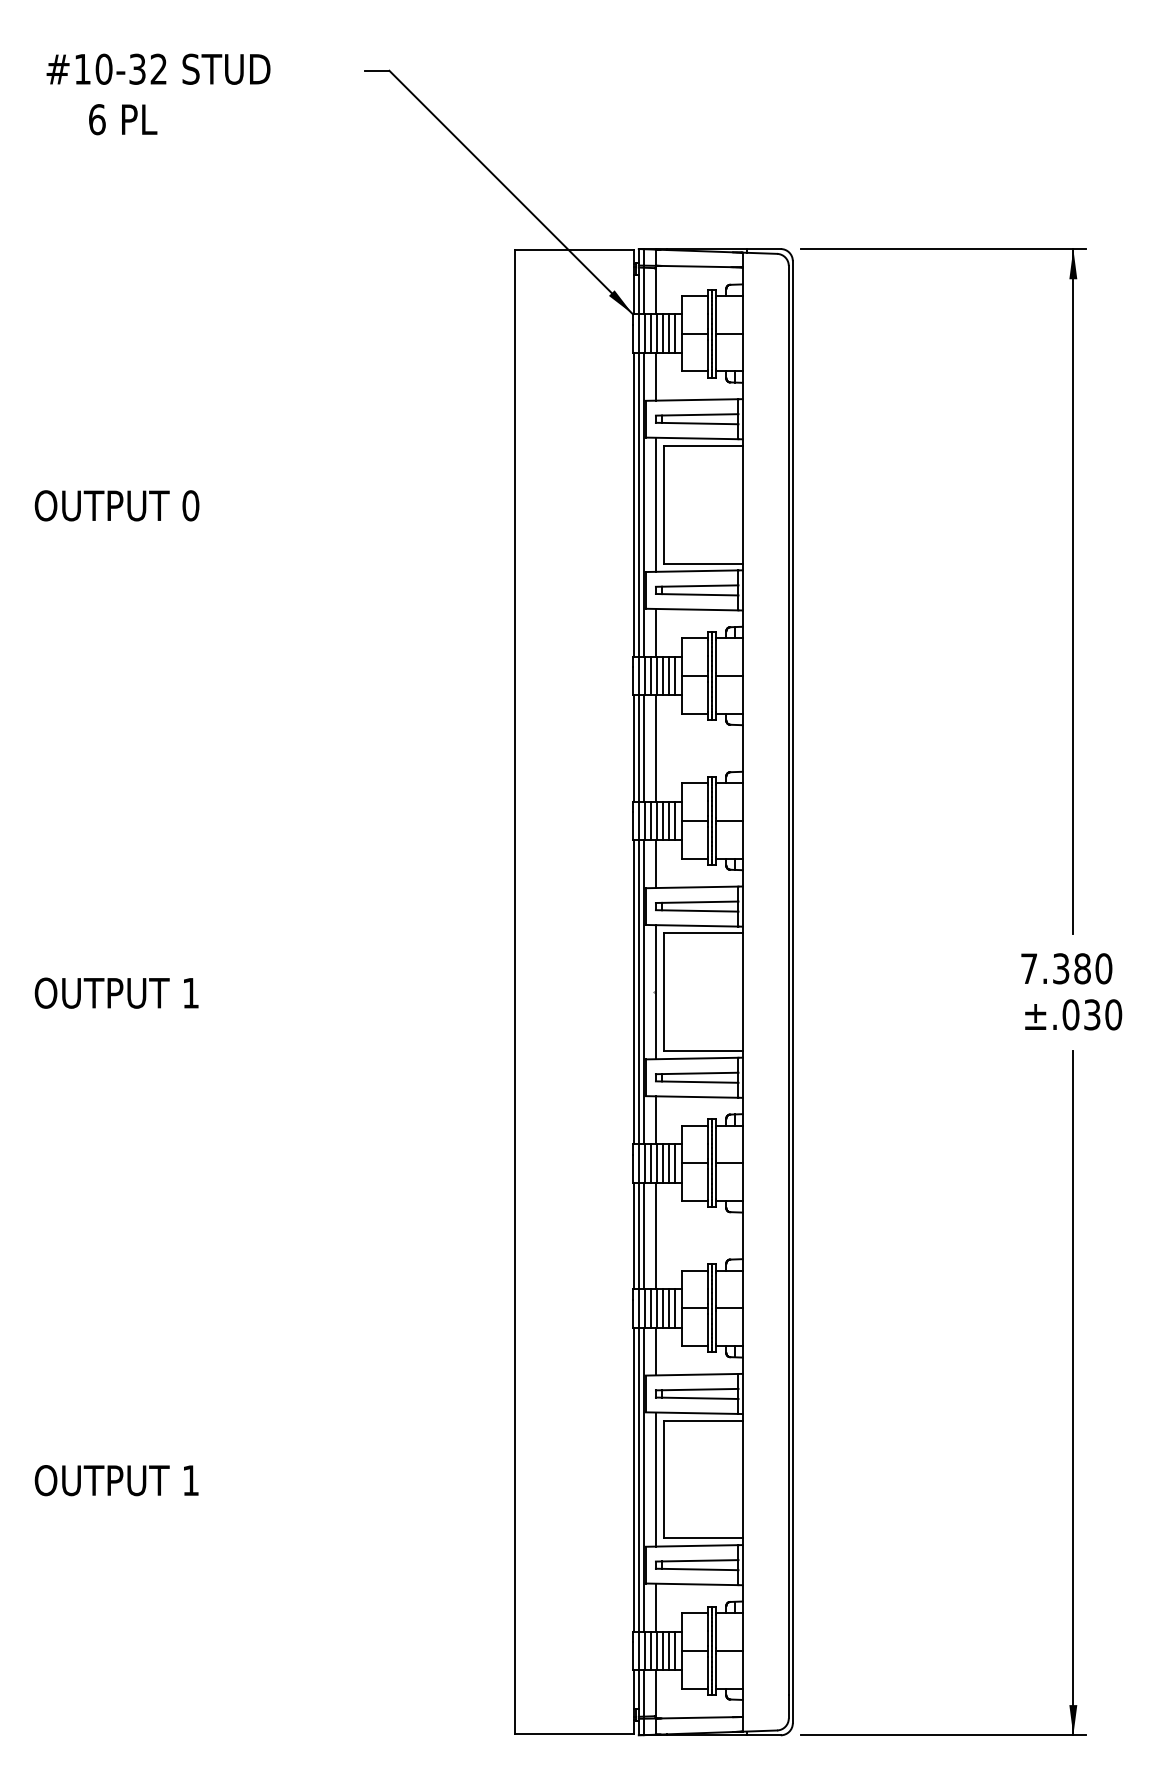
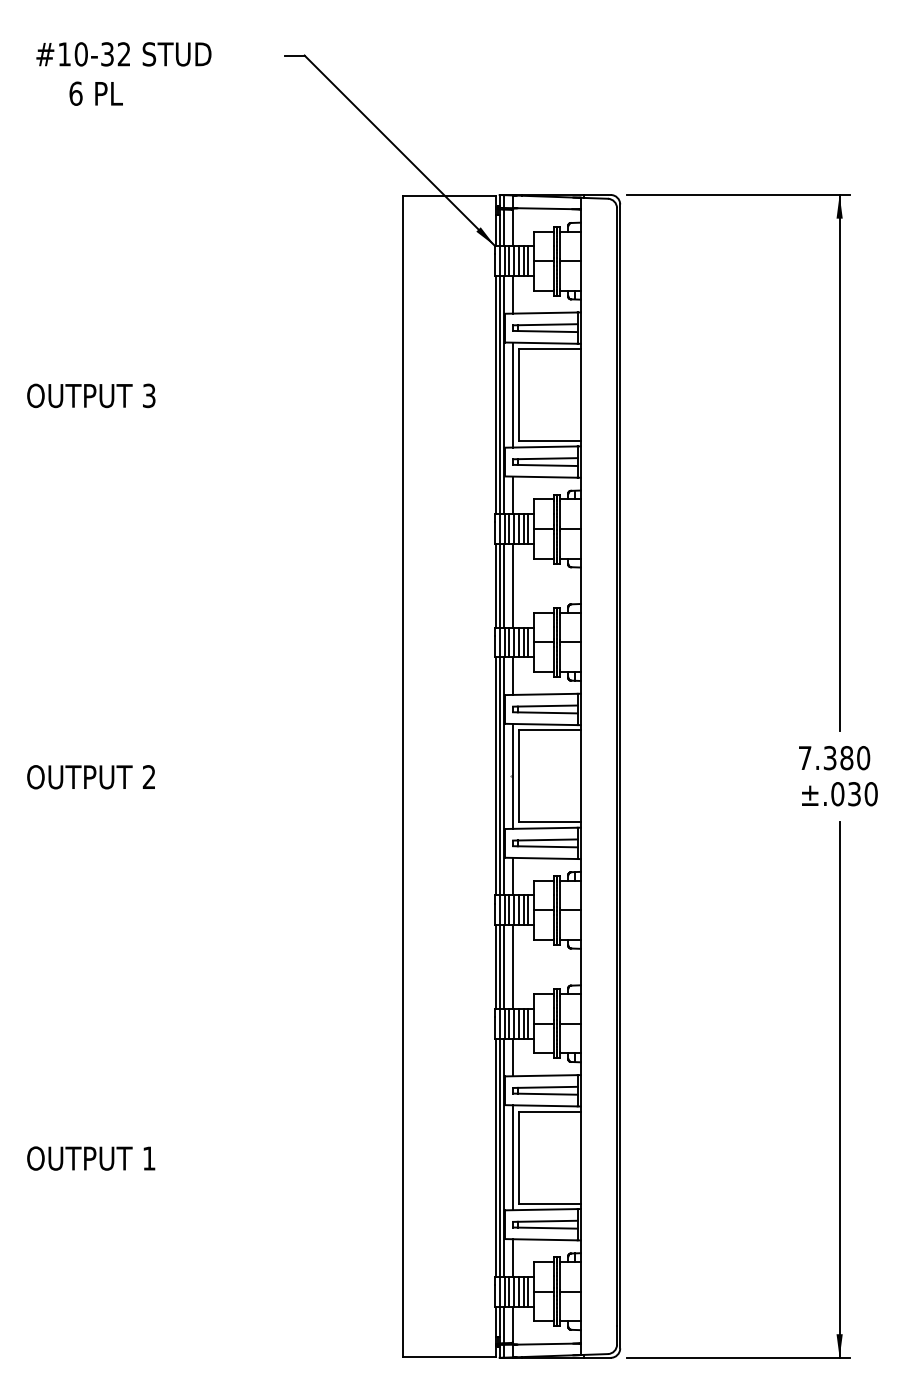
text: (190, 505) -> (148, 395), 0 -> 3
text: (190, 992) -> (148, 776), 1 -> 2

